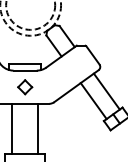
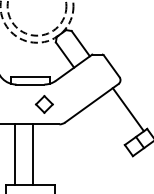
part: (24, 87) -> (43, 104), moved
line: (93, 100) -> (112, 120), removed
line: (37, 128) -> (32, 154), moved

